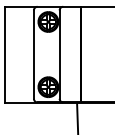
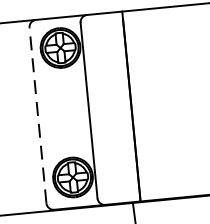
line: (33, 54) -> (37, 115), solid -> dashed

